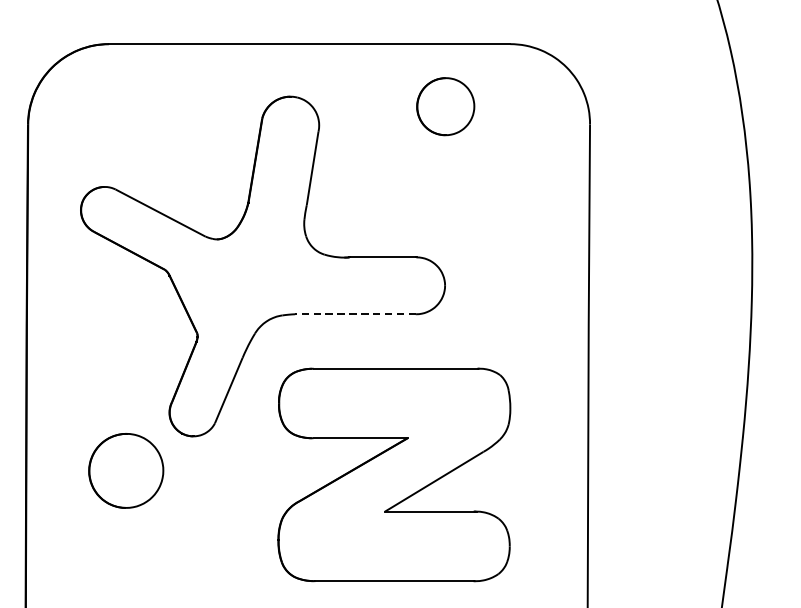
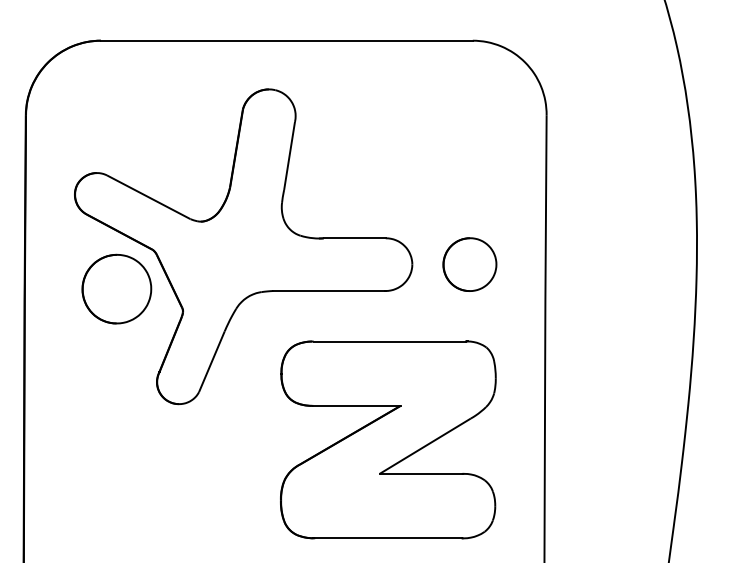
part: (445, 106) -> (469, 264), moved
line: (354, 313) -> (328, 290), dashed -> solid
part: (125, 470) -> (116, 288), moved
part: (394, 474) -> (388, 439), moved

